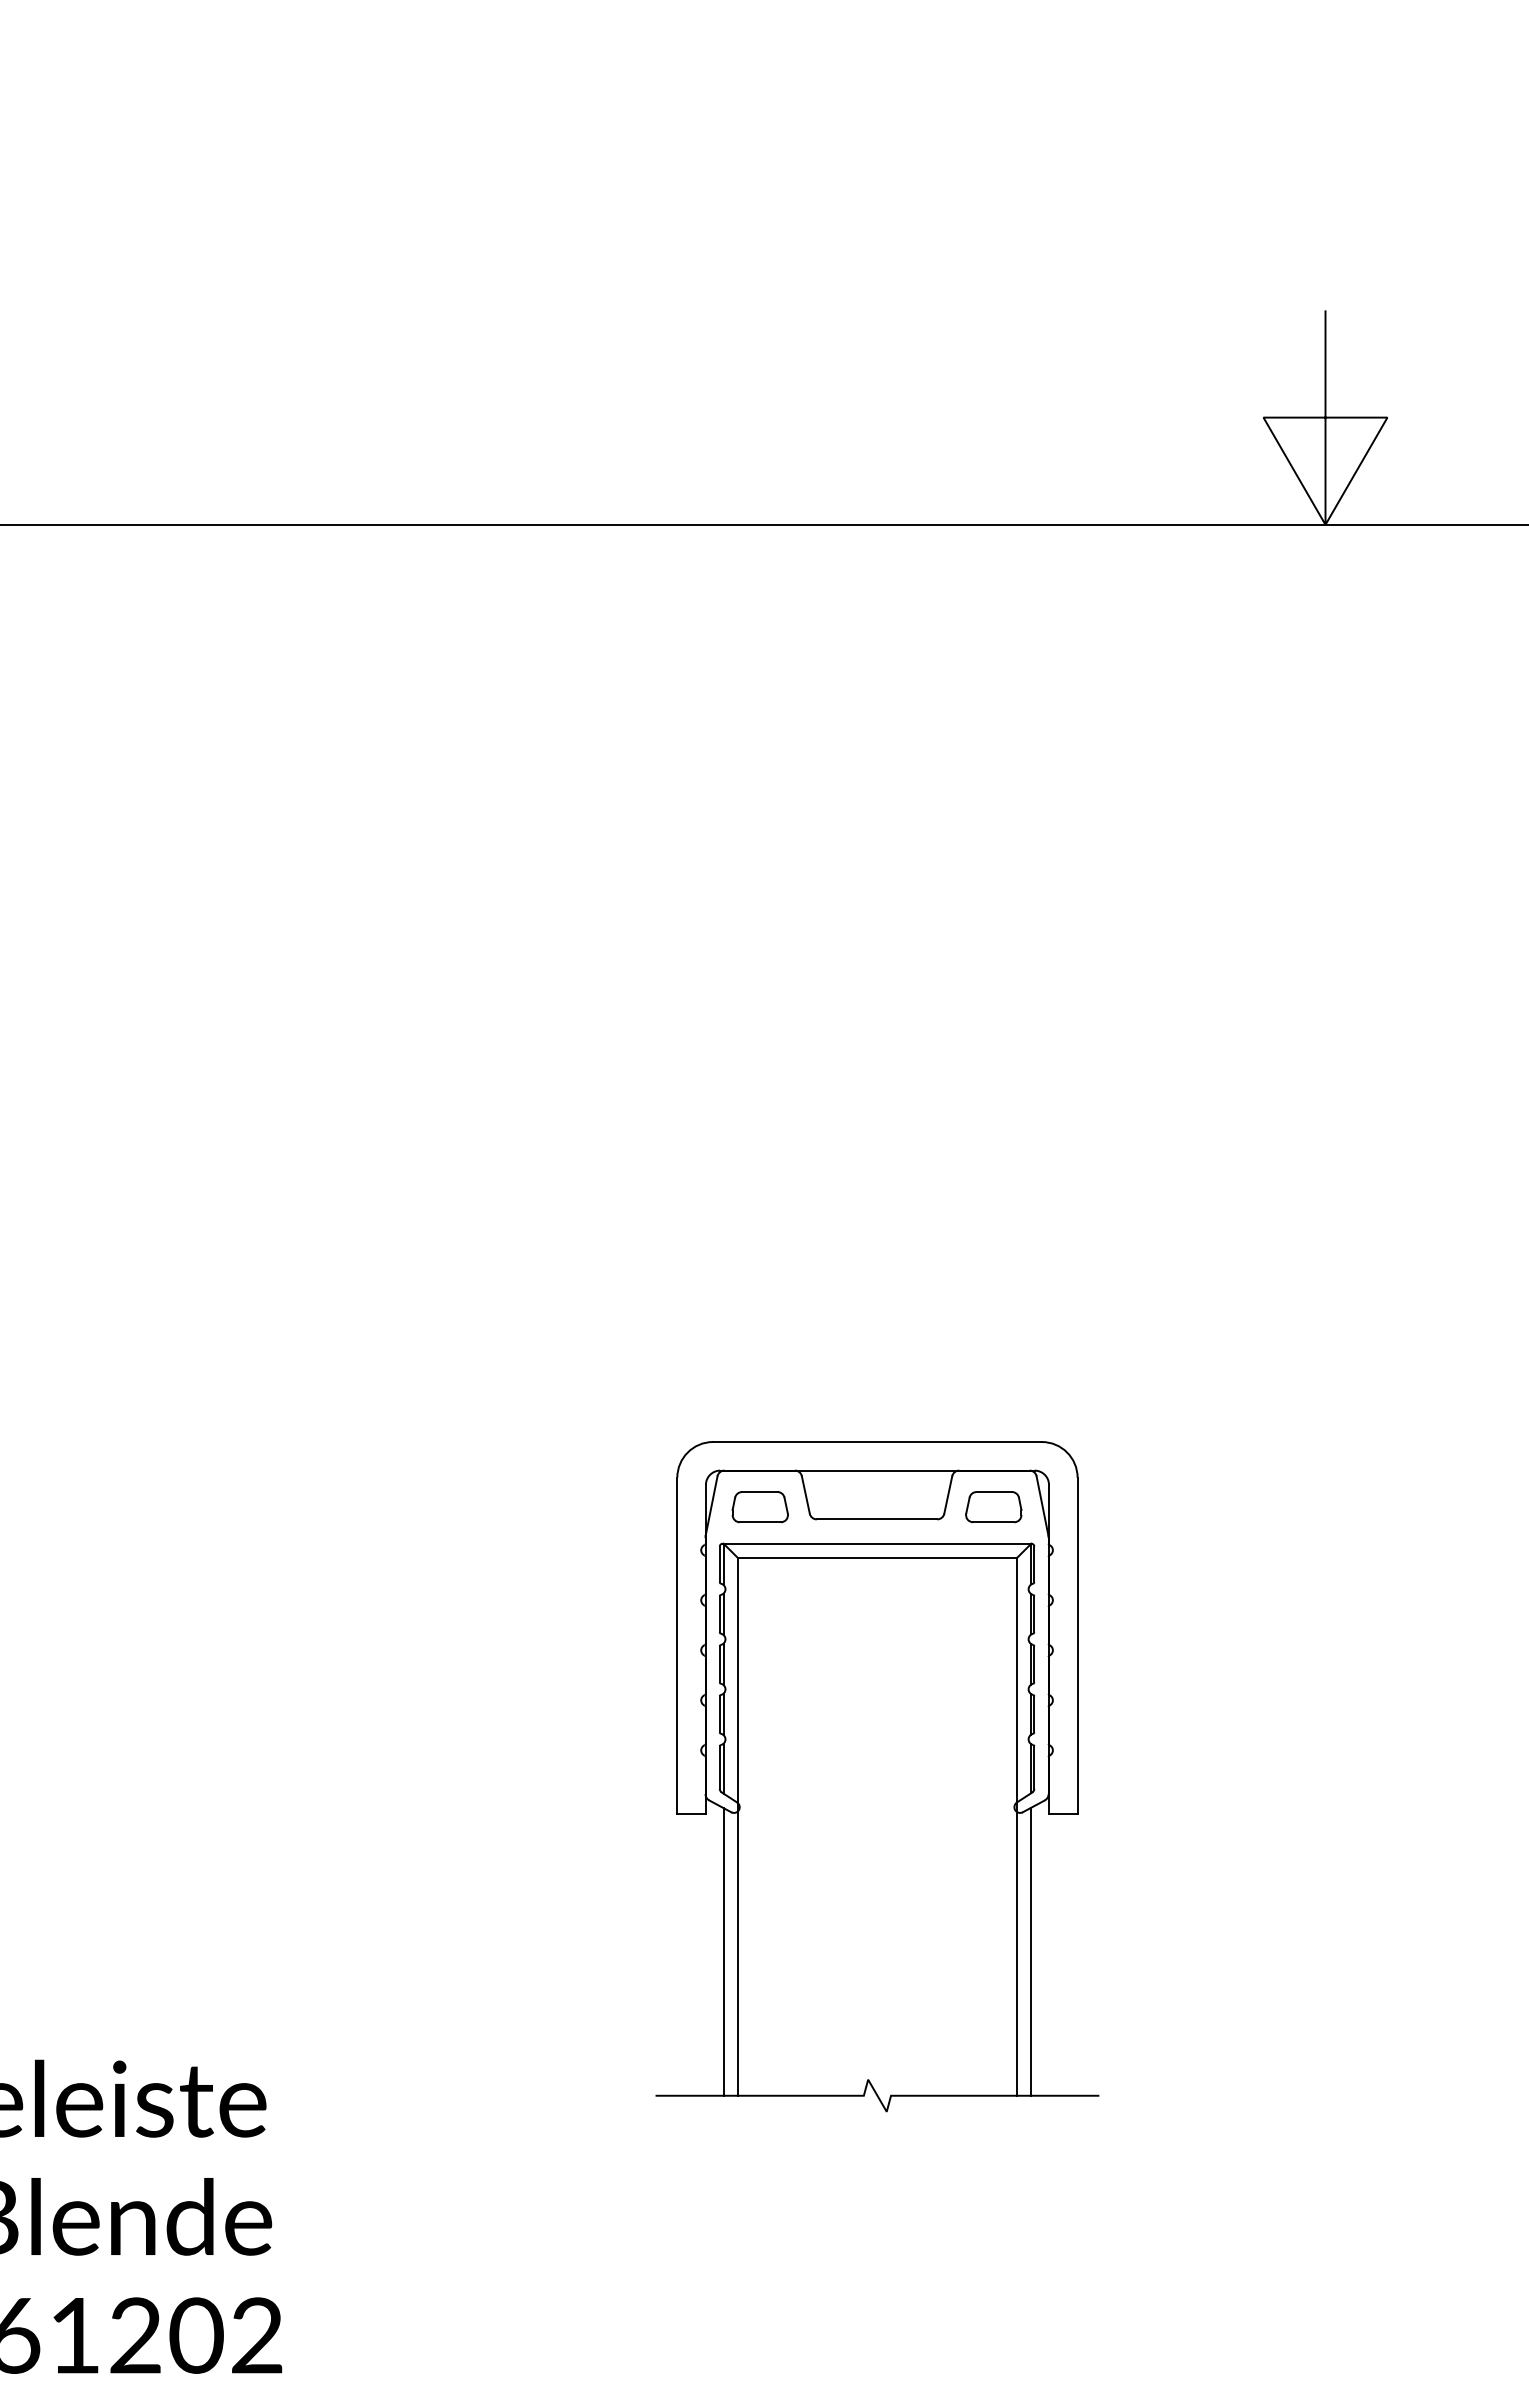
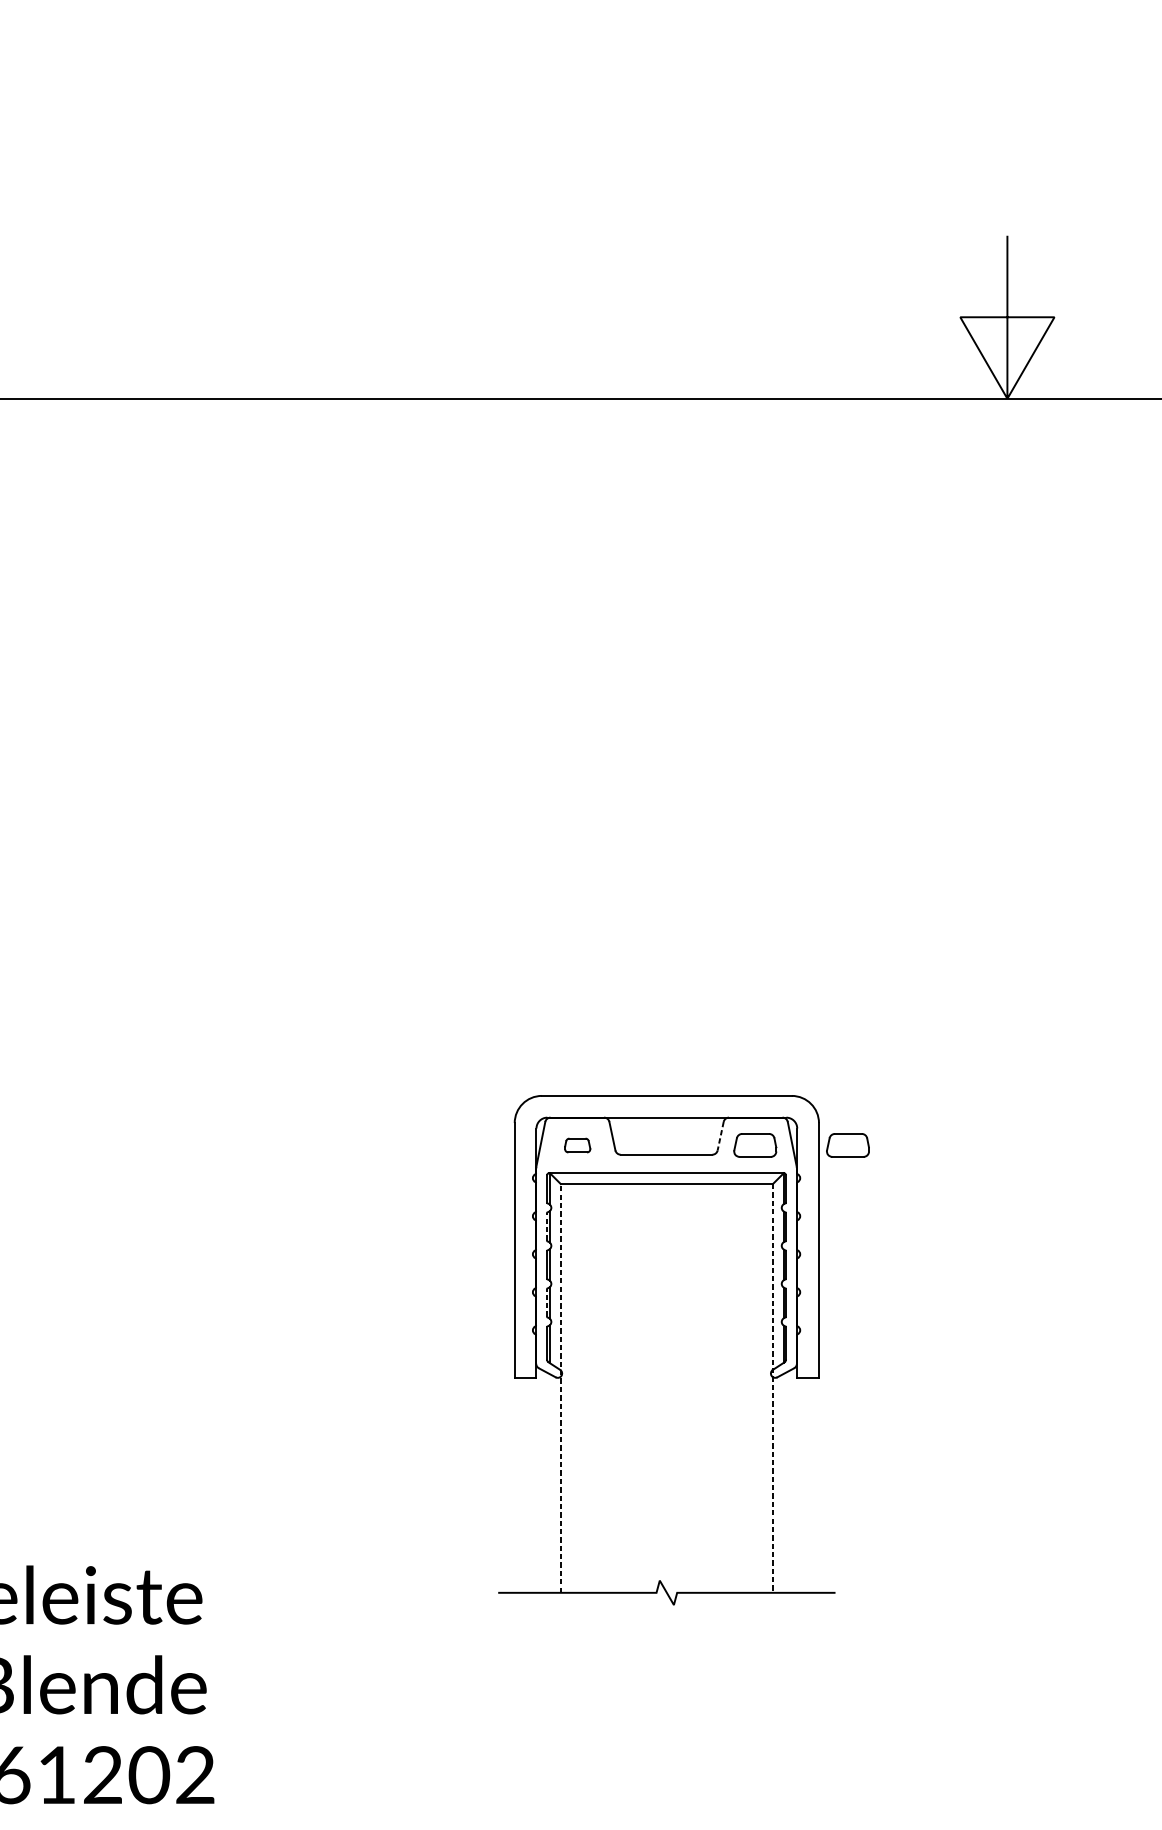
line: (948, 1495) -> (720, 1136), solid -> dashed
part: (759, 1507) -> (577, 1145), size x0.6
part: (1115, 1507) -> (847, 1145), added
line: (719, 1613) -> (546, 1226), solid -> dashed
line: (719, 1713) -> (546, 1302), solid -> dashed
line: (737, 1826) -> (560, 1388), solid -> dashed
line: (1017, 1826) -> (773, 1388), solid -> dashed
line: (723, 1951) -> (549, 1483), removed
line: (1031, 1951) -> (783, 1483), removed

